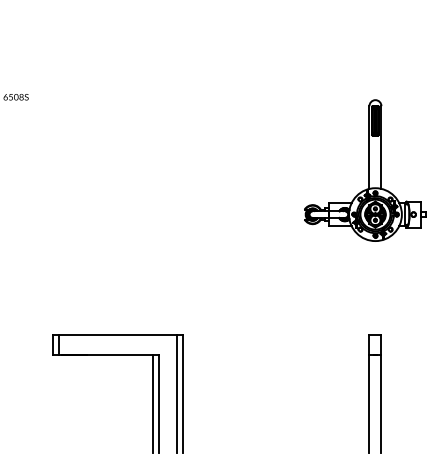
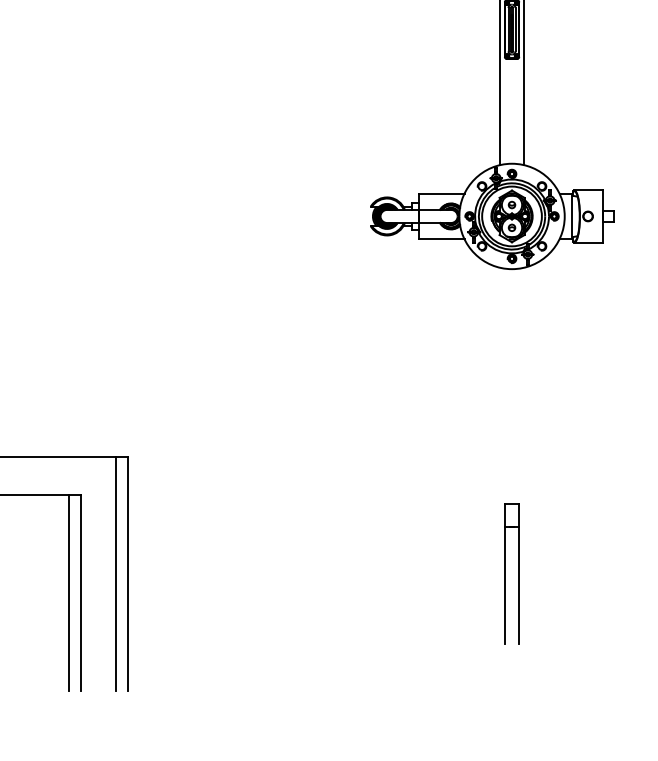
part: (374, 393) -> (510, 572), size x0.6

